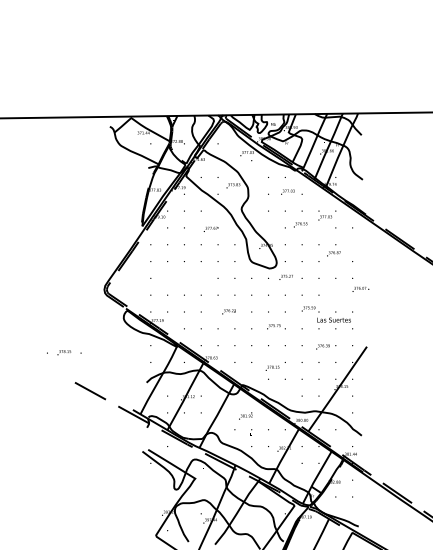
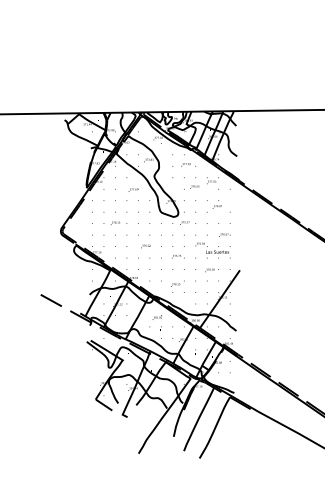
text: (360, 288) -> (224, 234), moved
text: (64, 351) -> (115, 222), moved

